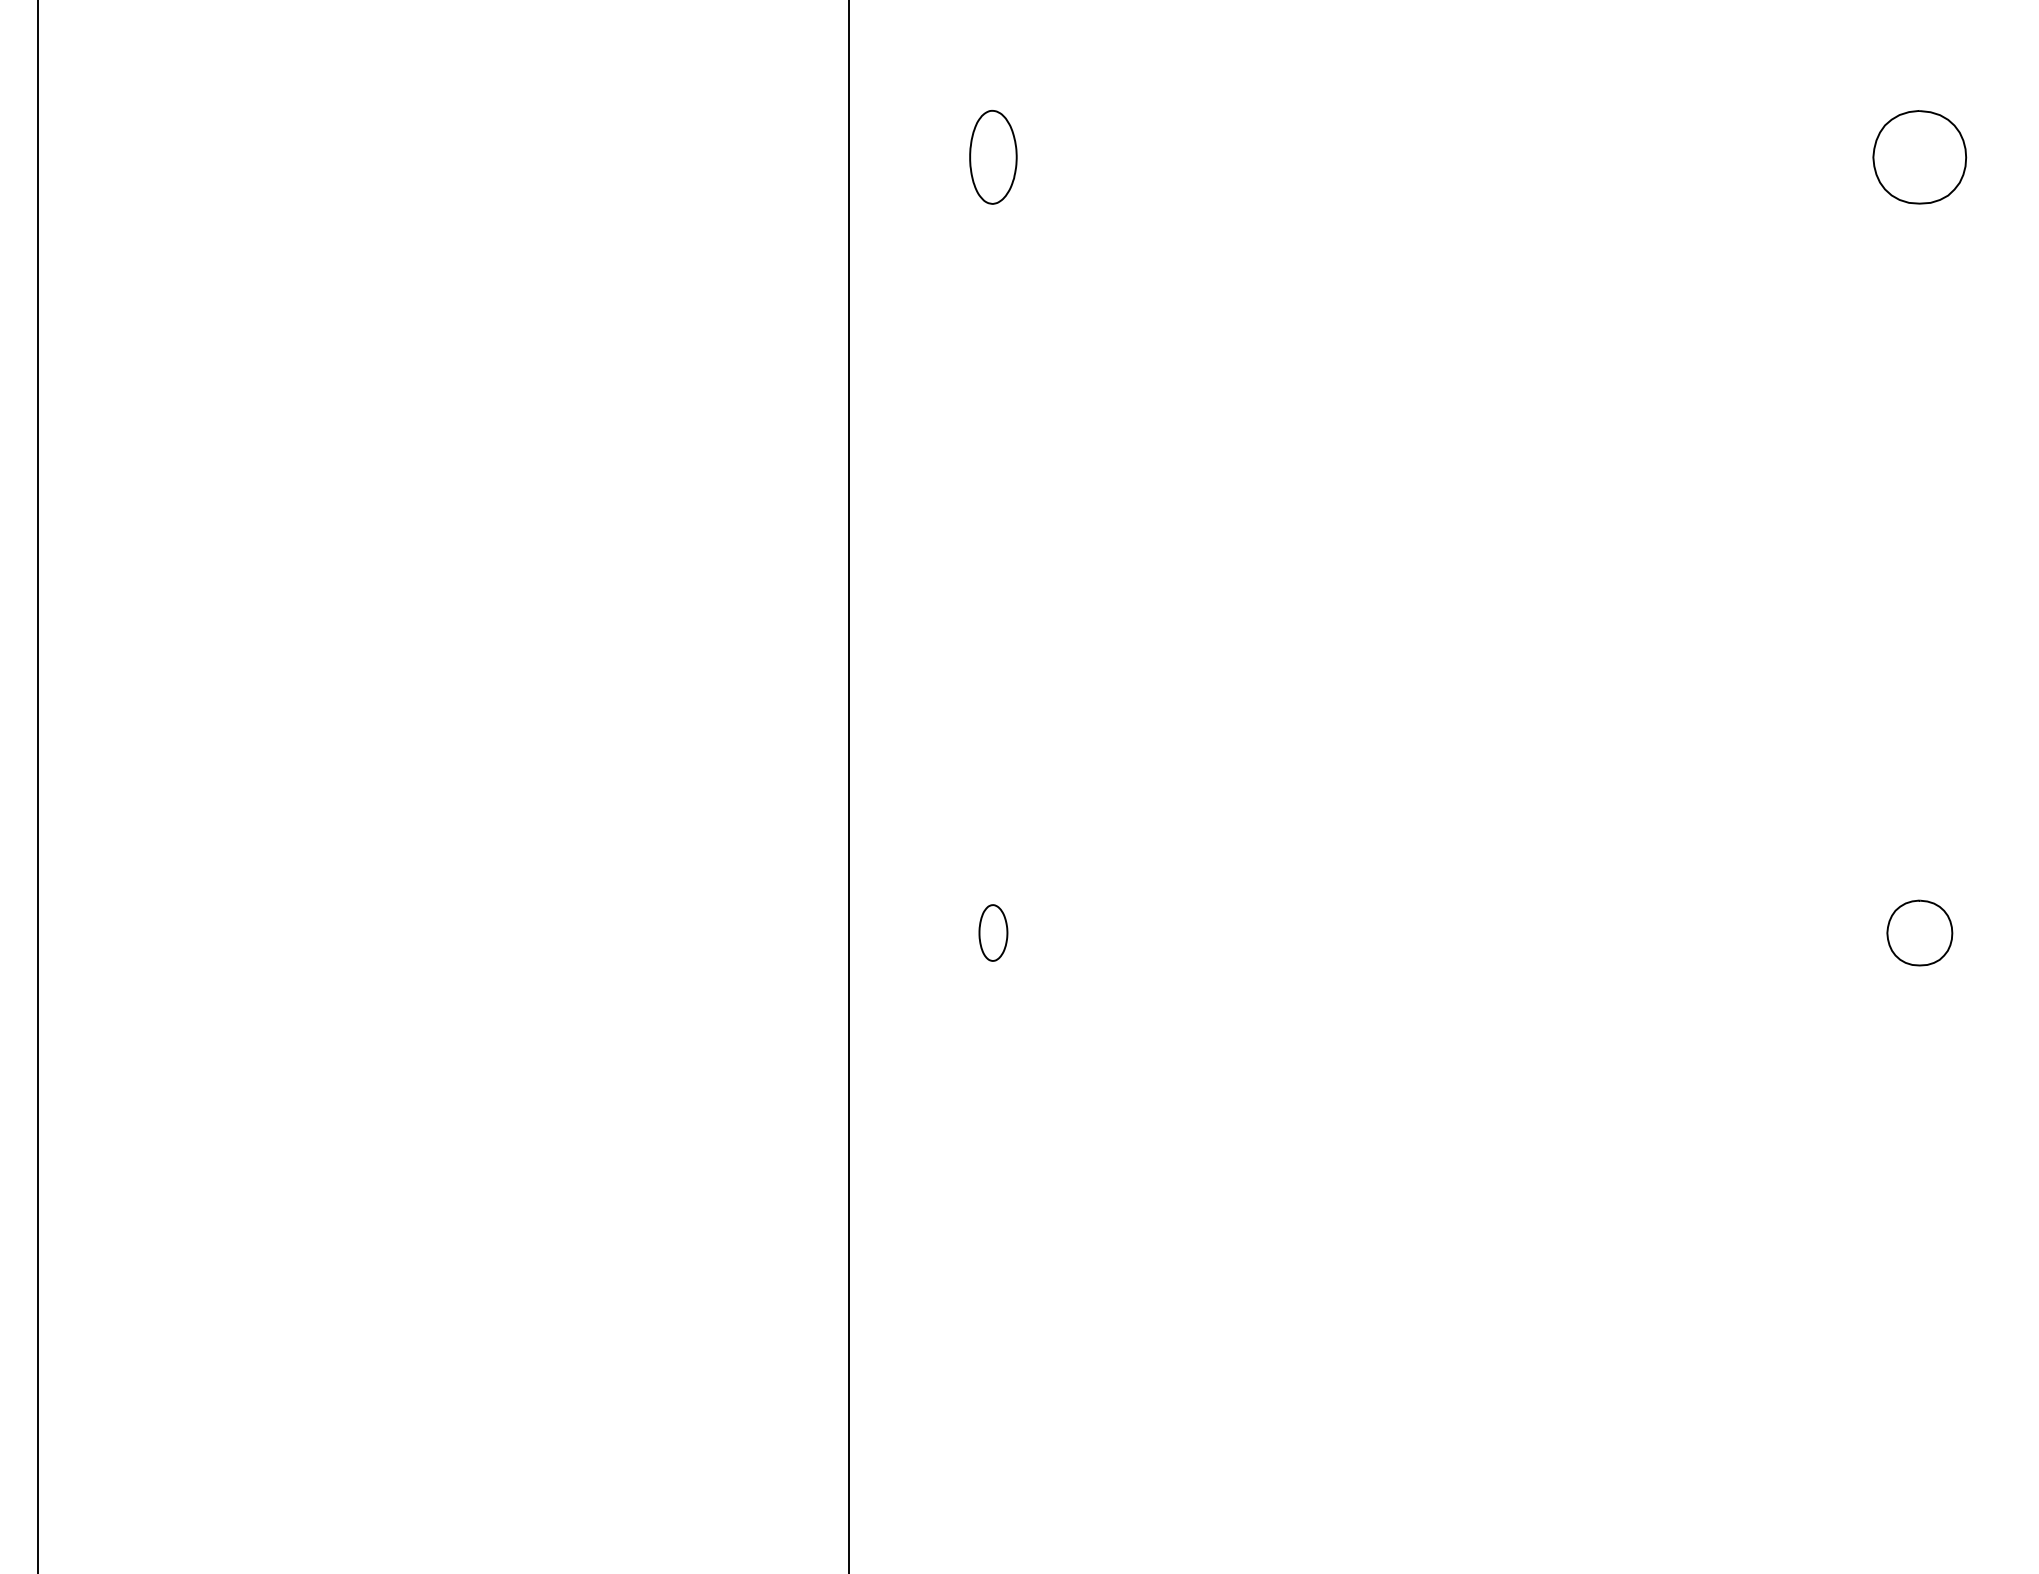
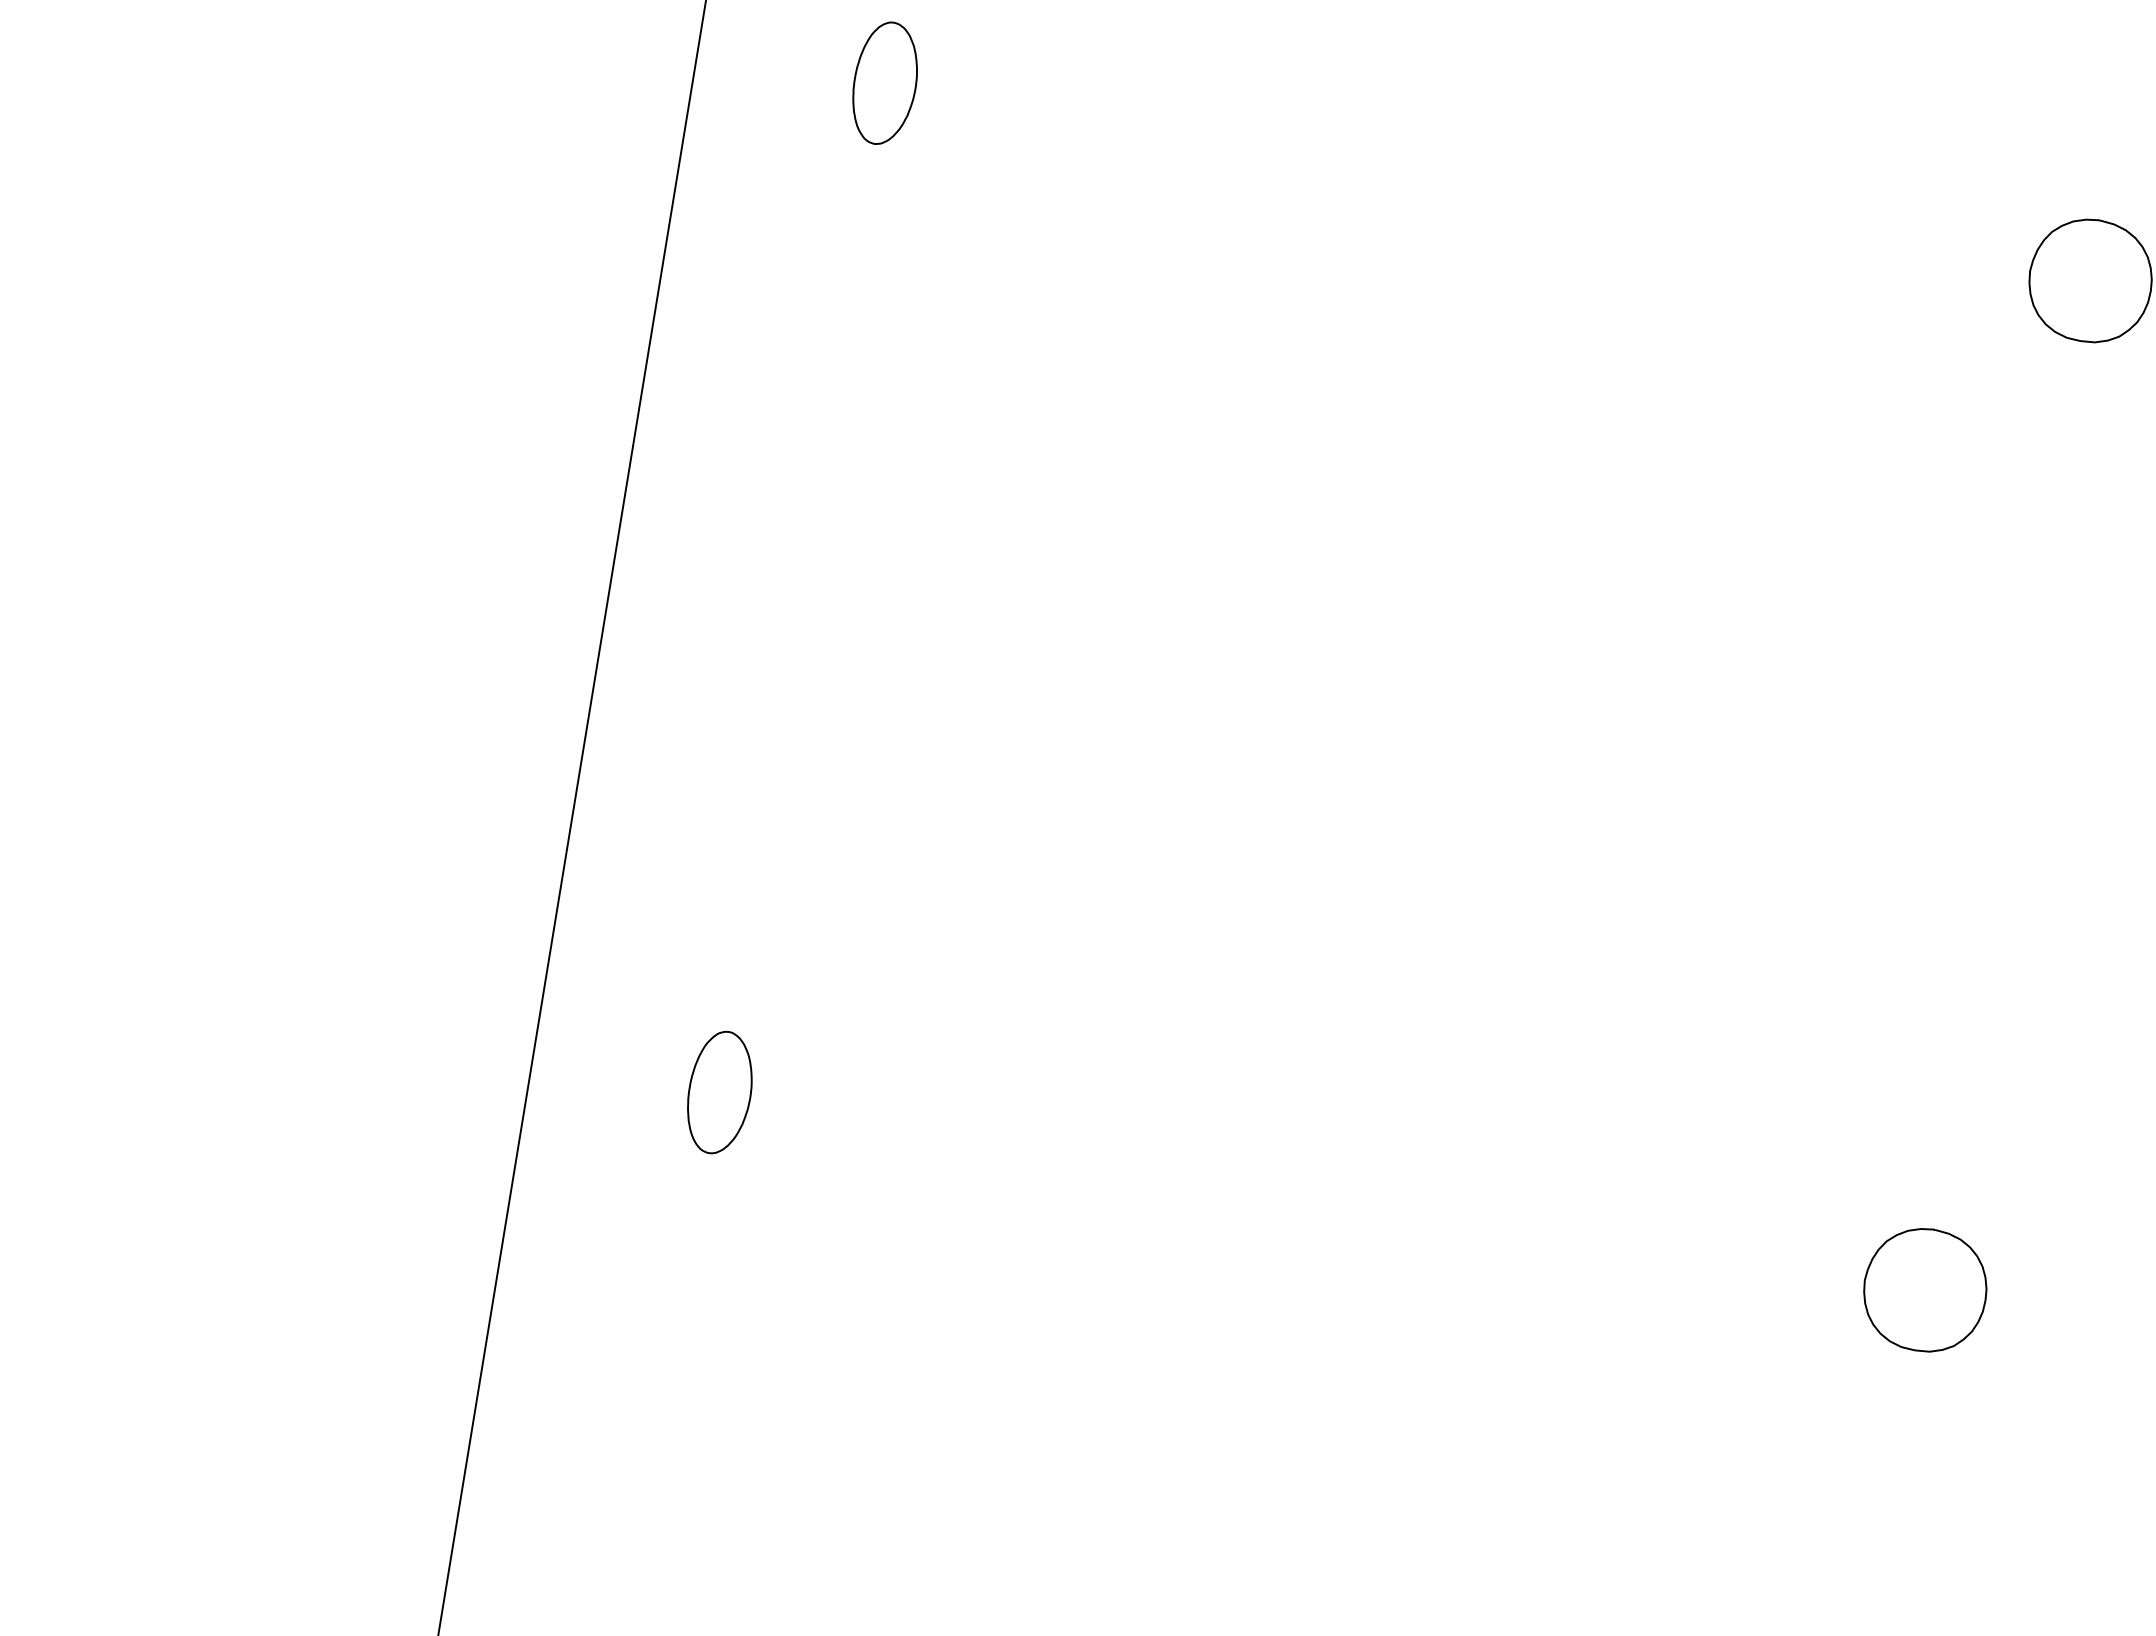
part: (993, 932) -> (720, 1092), size x1.67
part: (1919, 932) -> (1924, 1289), size x1.43

